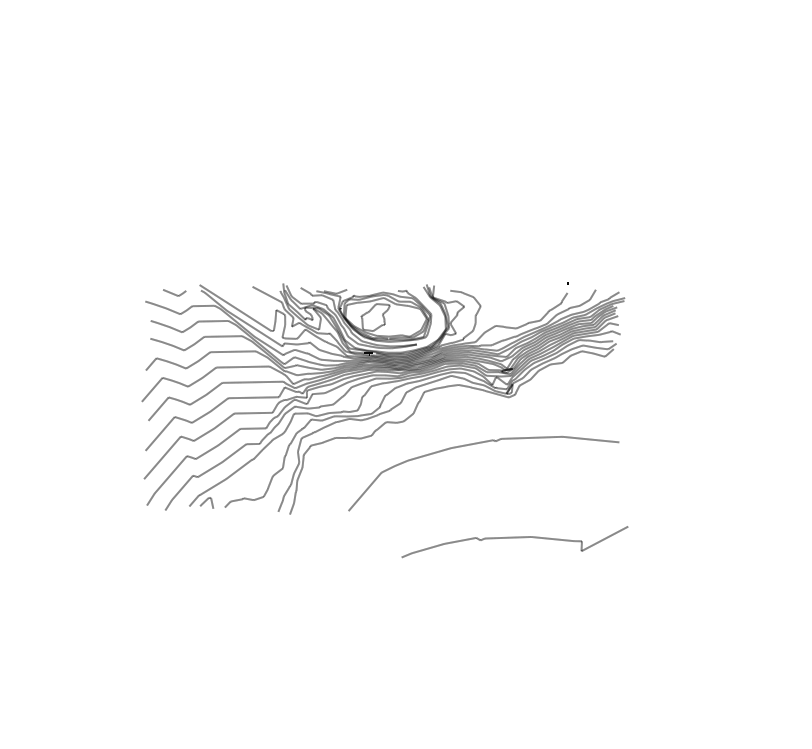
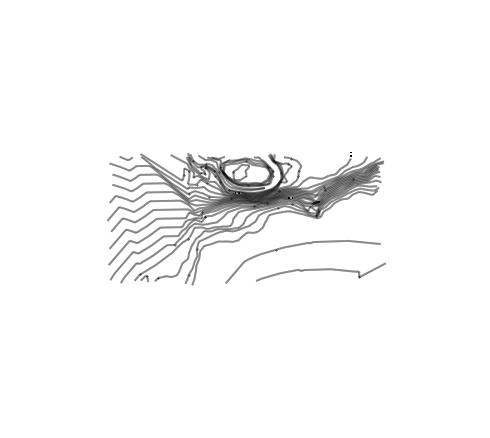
curve: (514, 539) -> (320, 270), moved

